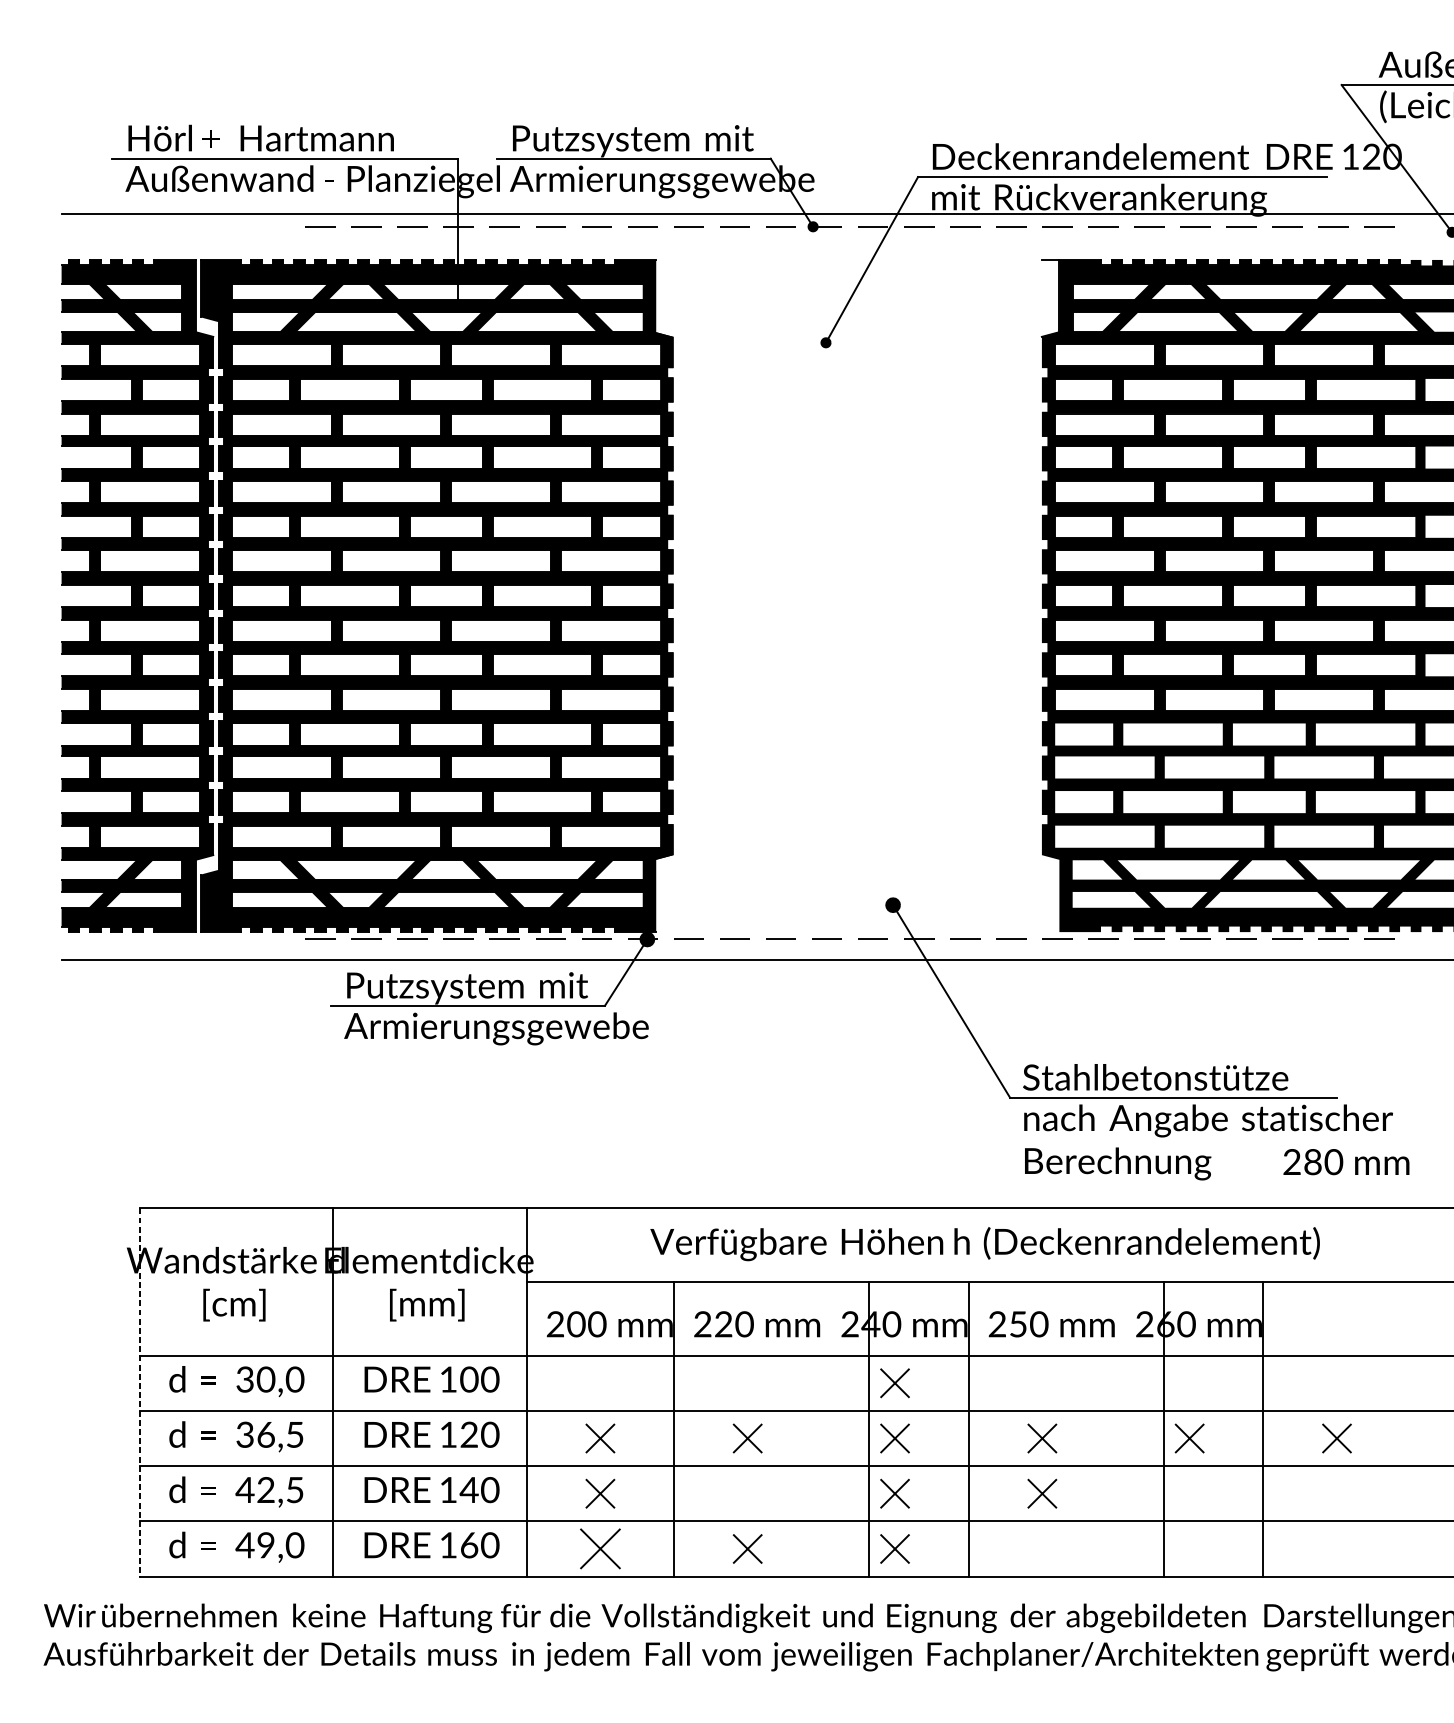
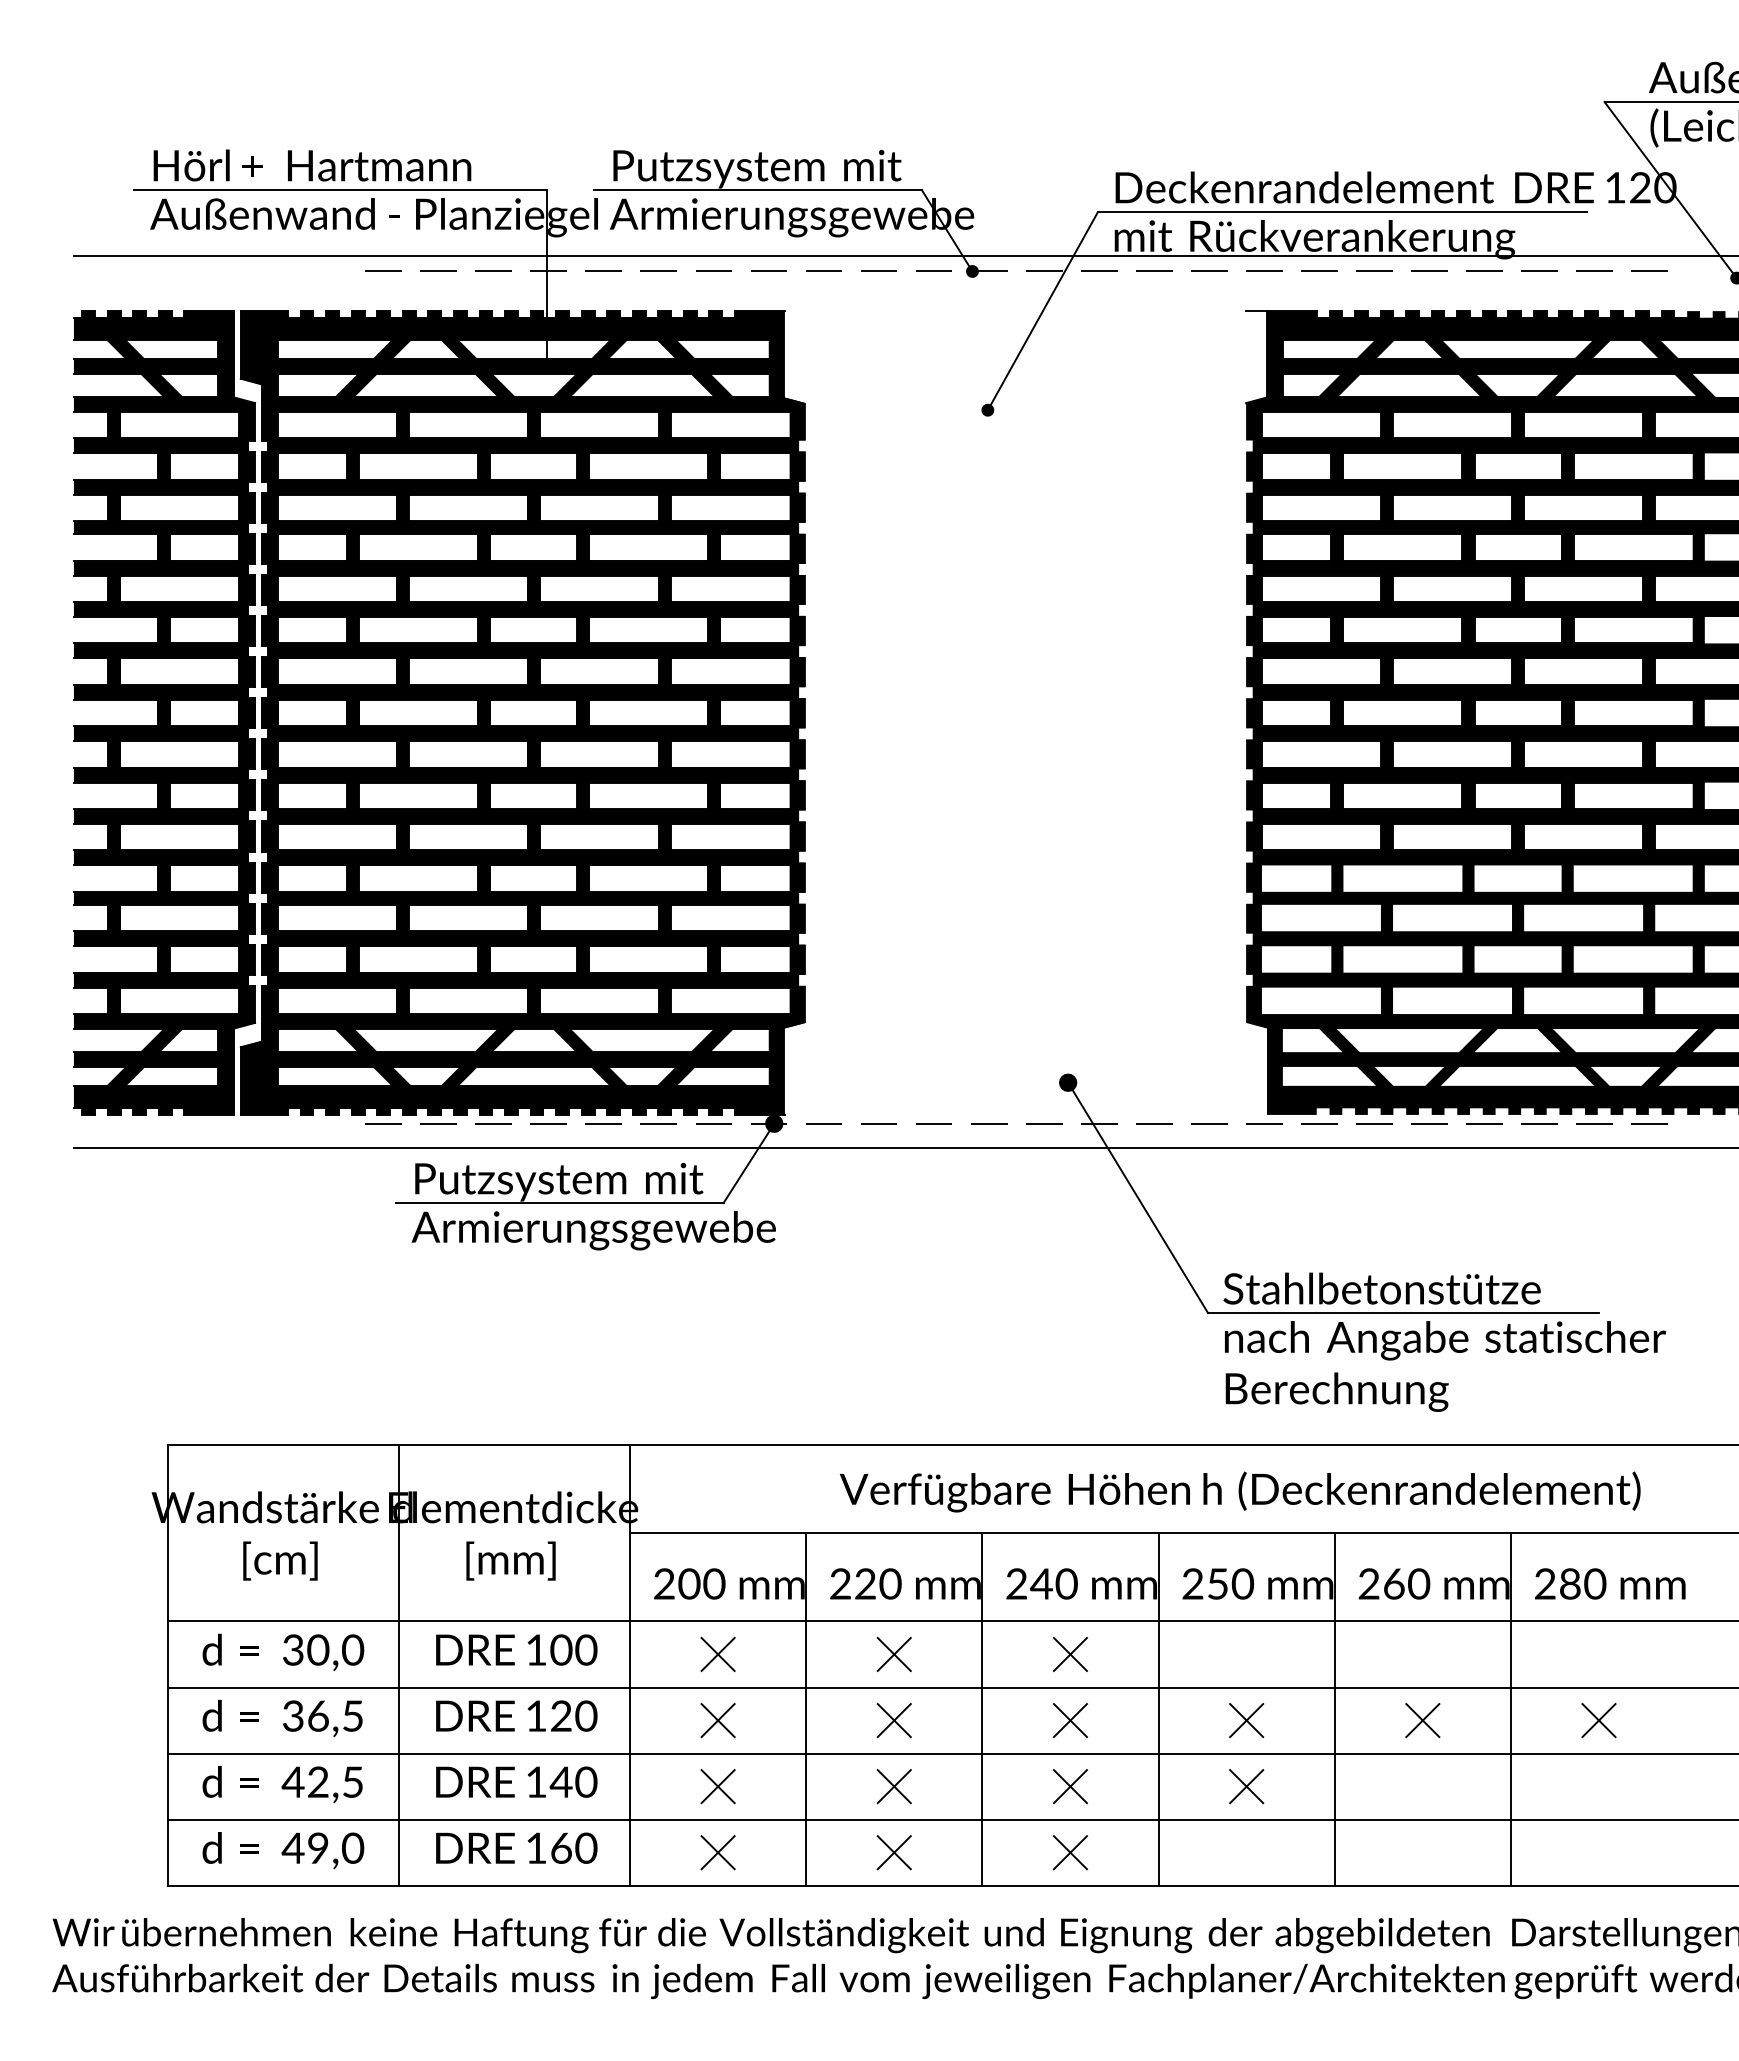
text: (1346, 1161) -> (1610, 1583), moved
text: (985, 1243) -> (1240, 1491), moved
part: (747, 1382) -> (893, 1653), added
part: (599, 1383) -> (717, 1654), added
line: (139, 1392) -> (167, 1665), dashed -> solid
line: (869, 1429) -> (982, 1709), moved
line: (1163, 1429) -> (1334, 1709), moved
part: (747, 1493) -> (893, 1786), added
part: (599, 1548) -> (717, 1852), size x0.71

